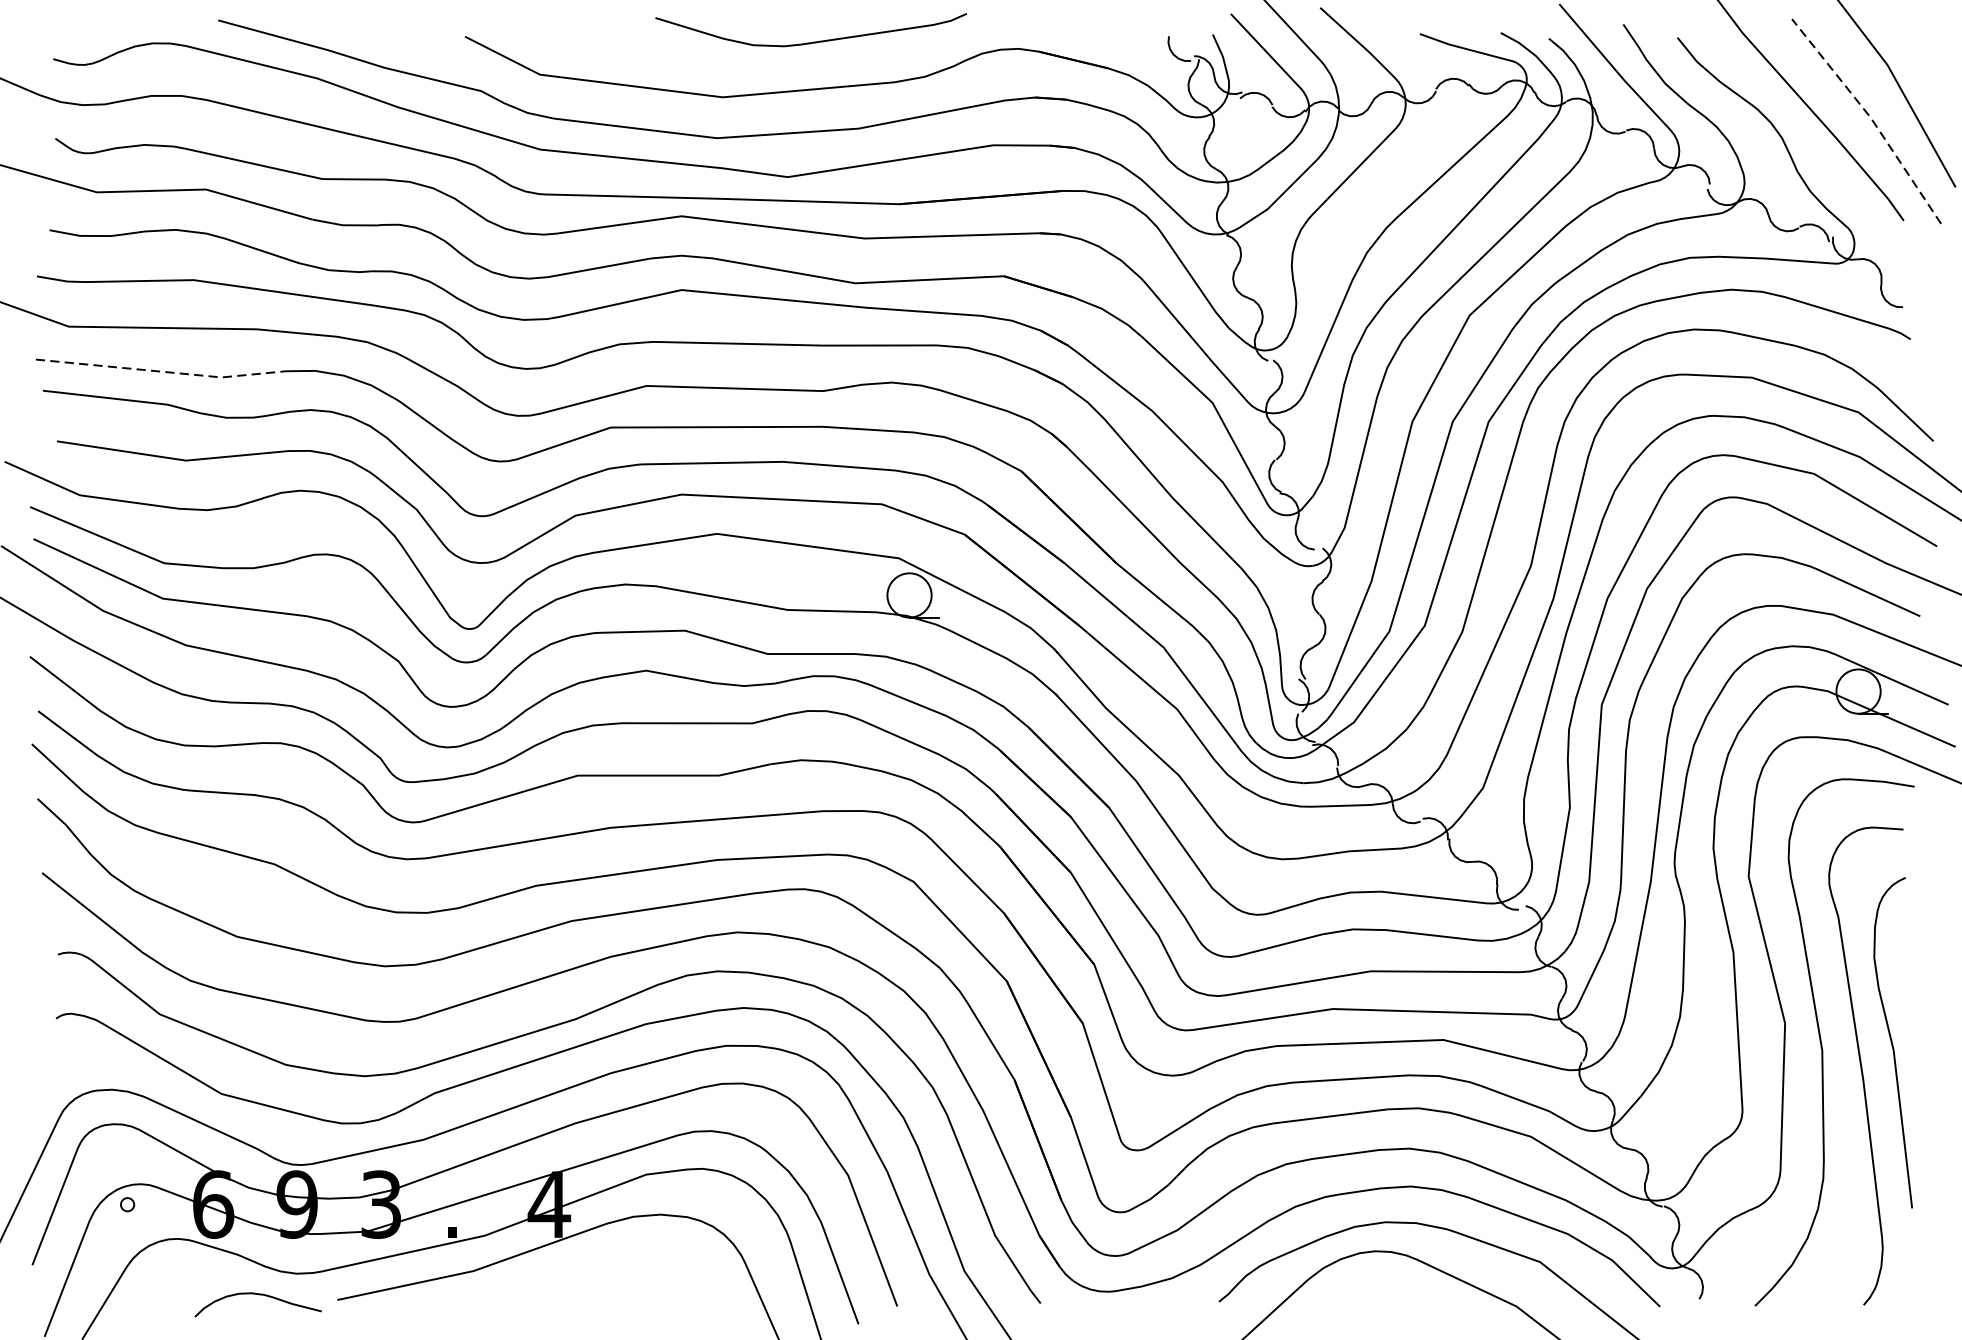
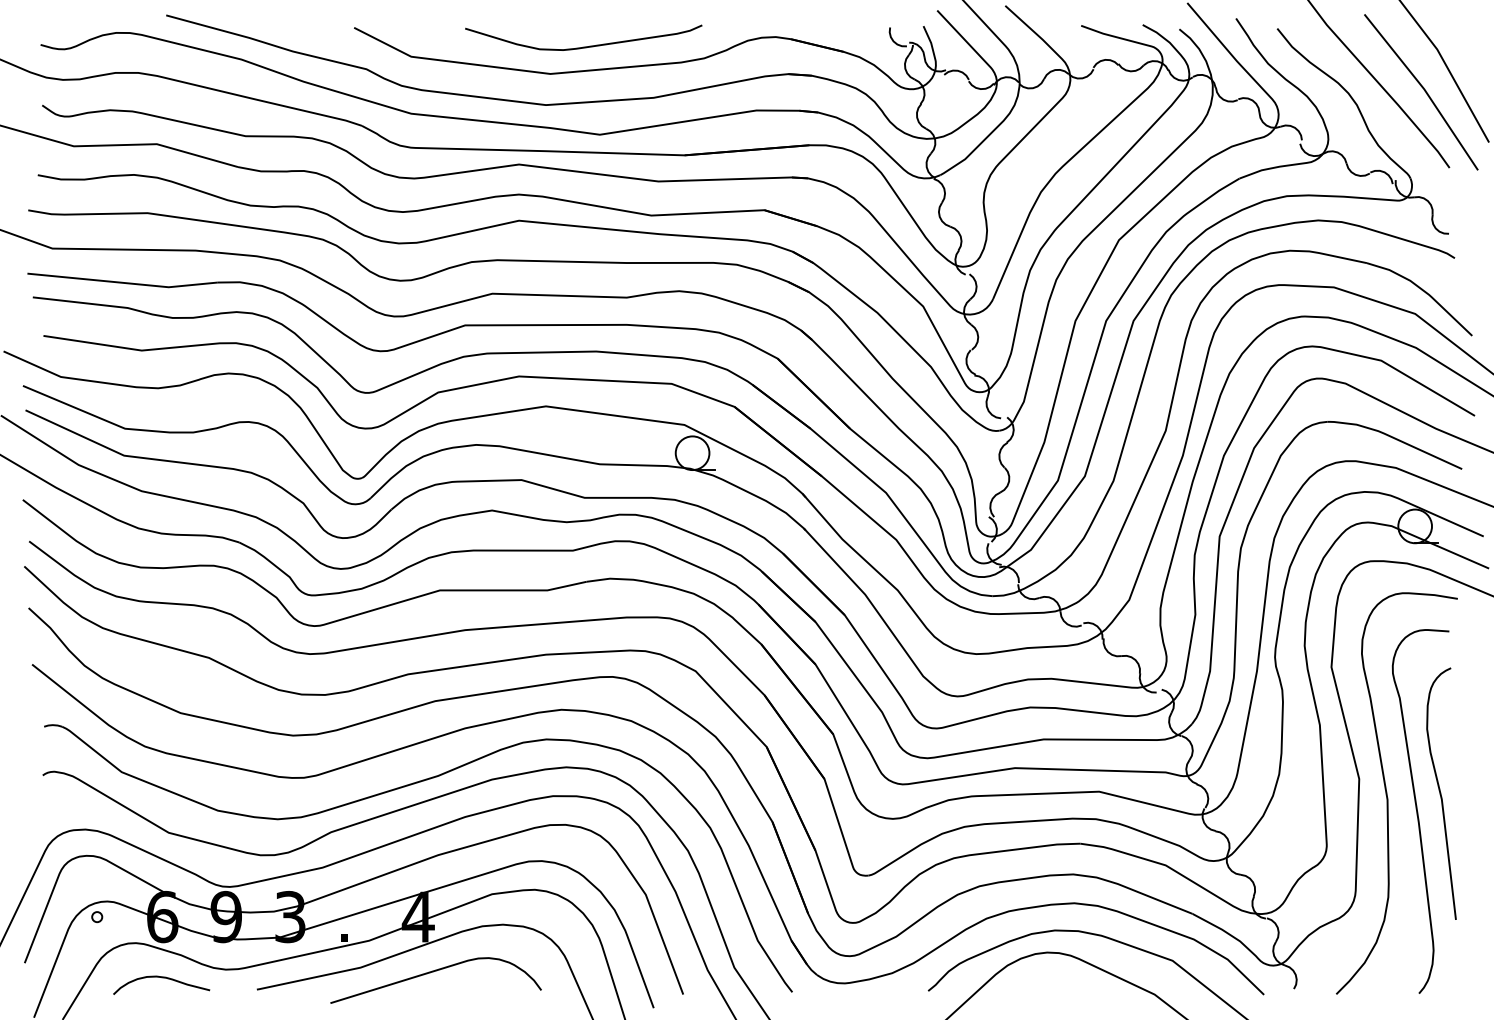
curve: (810, 41) -> (583, 46), moved
line: (1870, 117) -> (1424, 89), dashed -> solid
line: (162, 371) -> (123, 282), dashed -> solid
curve: (569, 1277) -> (433, 972), added
curve: (257, 1295) -> (161, 978), moved

